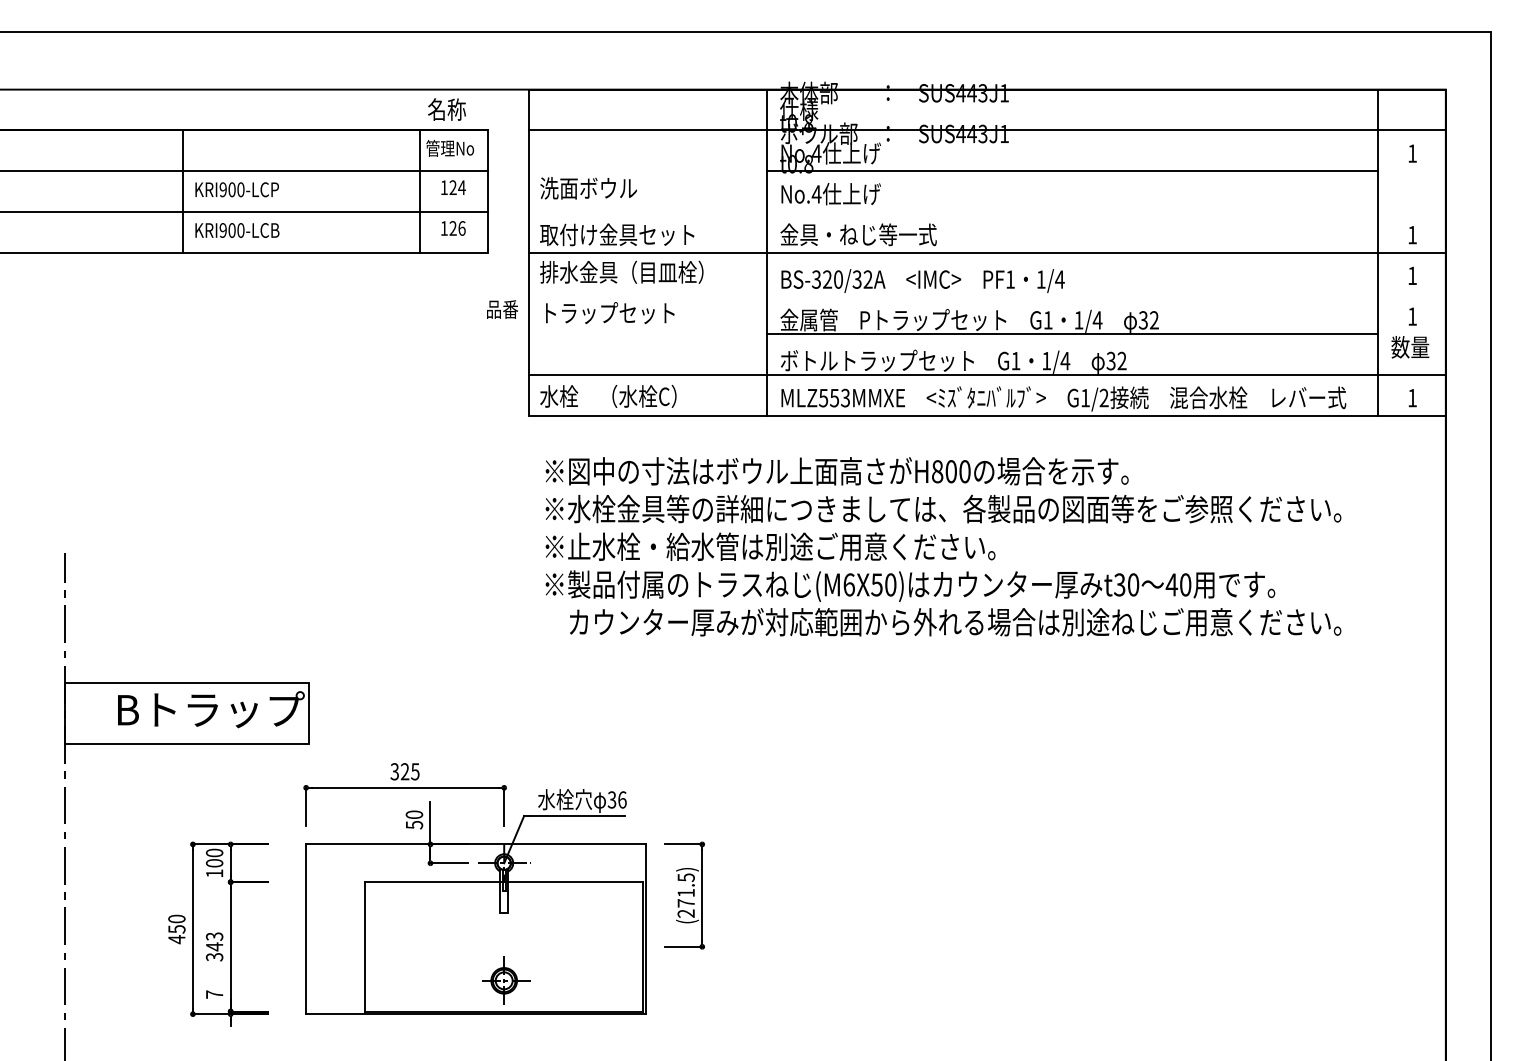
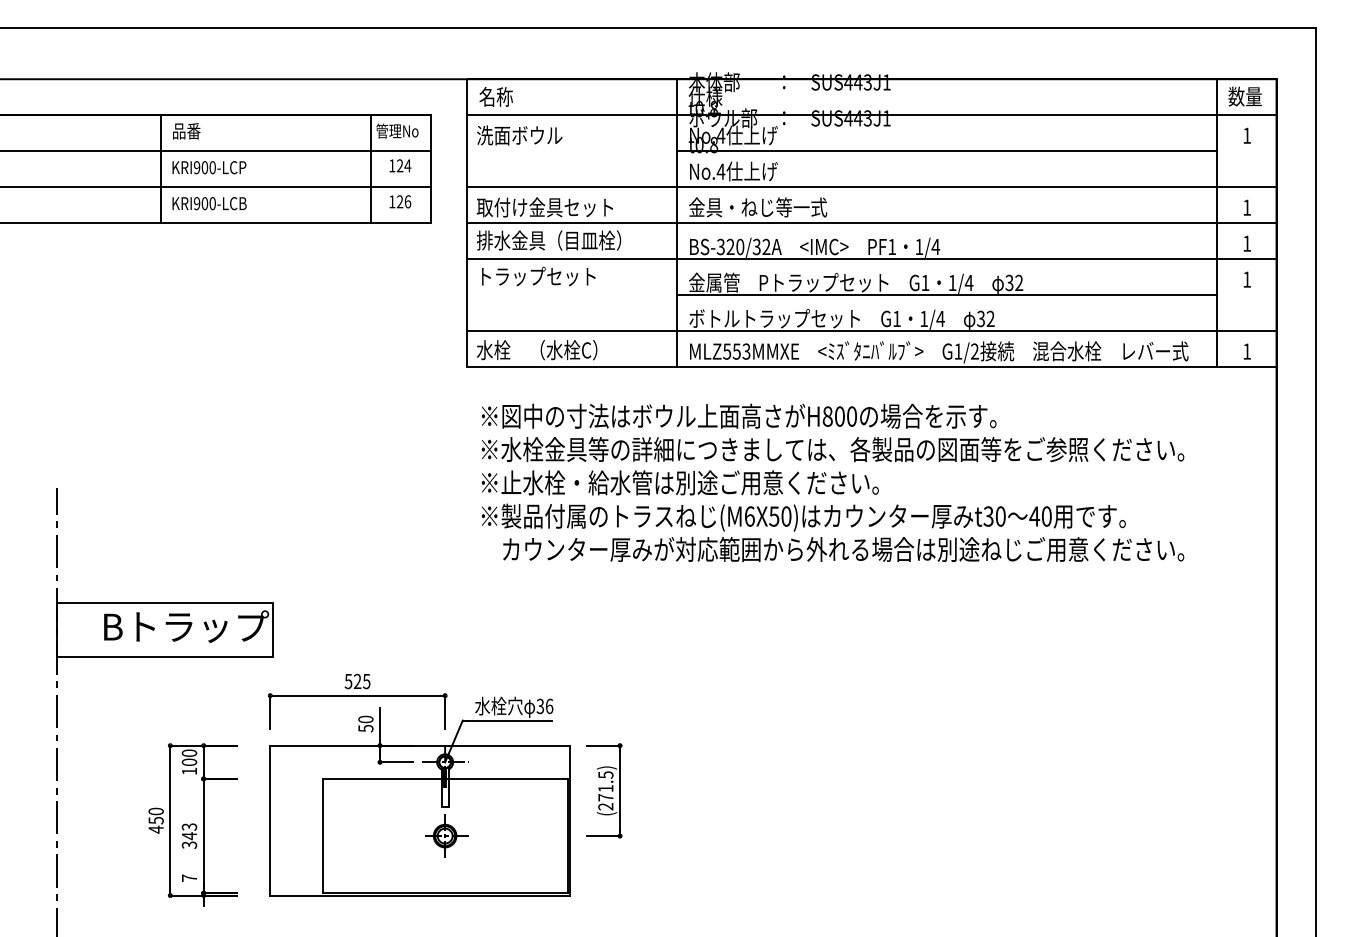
text: (446, 109) -> (495, 96), moved
text: (588, 188) -> (519, 135), moved
line: (987, 211) -> (871, 186), added
line: (987, 293) -> (871, 259), added
text: (502, 309) -> (186, 131), moved
text: (1410, 347) -> (1245, 96), moved
text: (394, 771) -> (348, 681), 325 -> 525
part: (506, 980) -> (447, 835), moved

